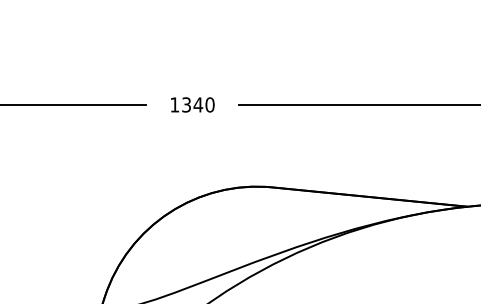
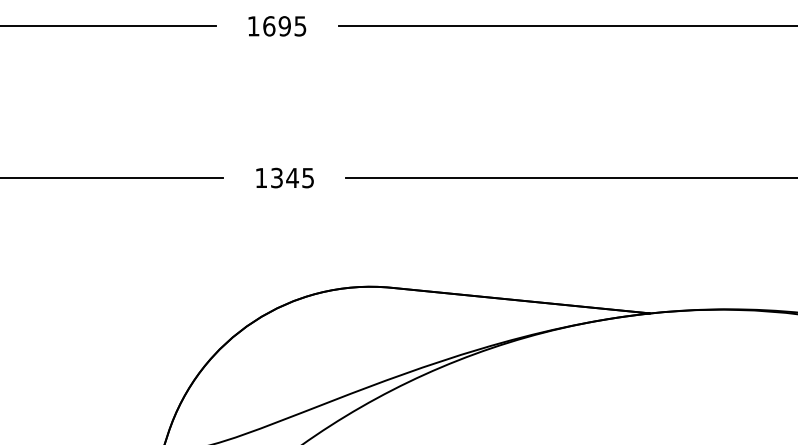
text: (210, 104) -> (308, 177), 1340 -> 1345

